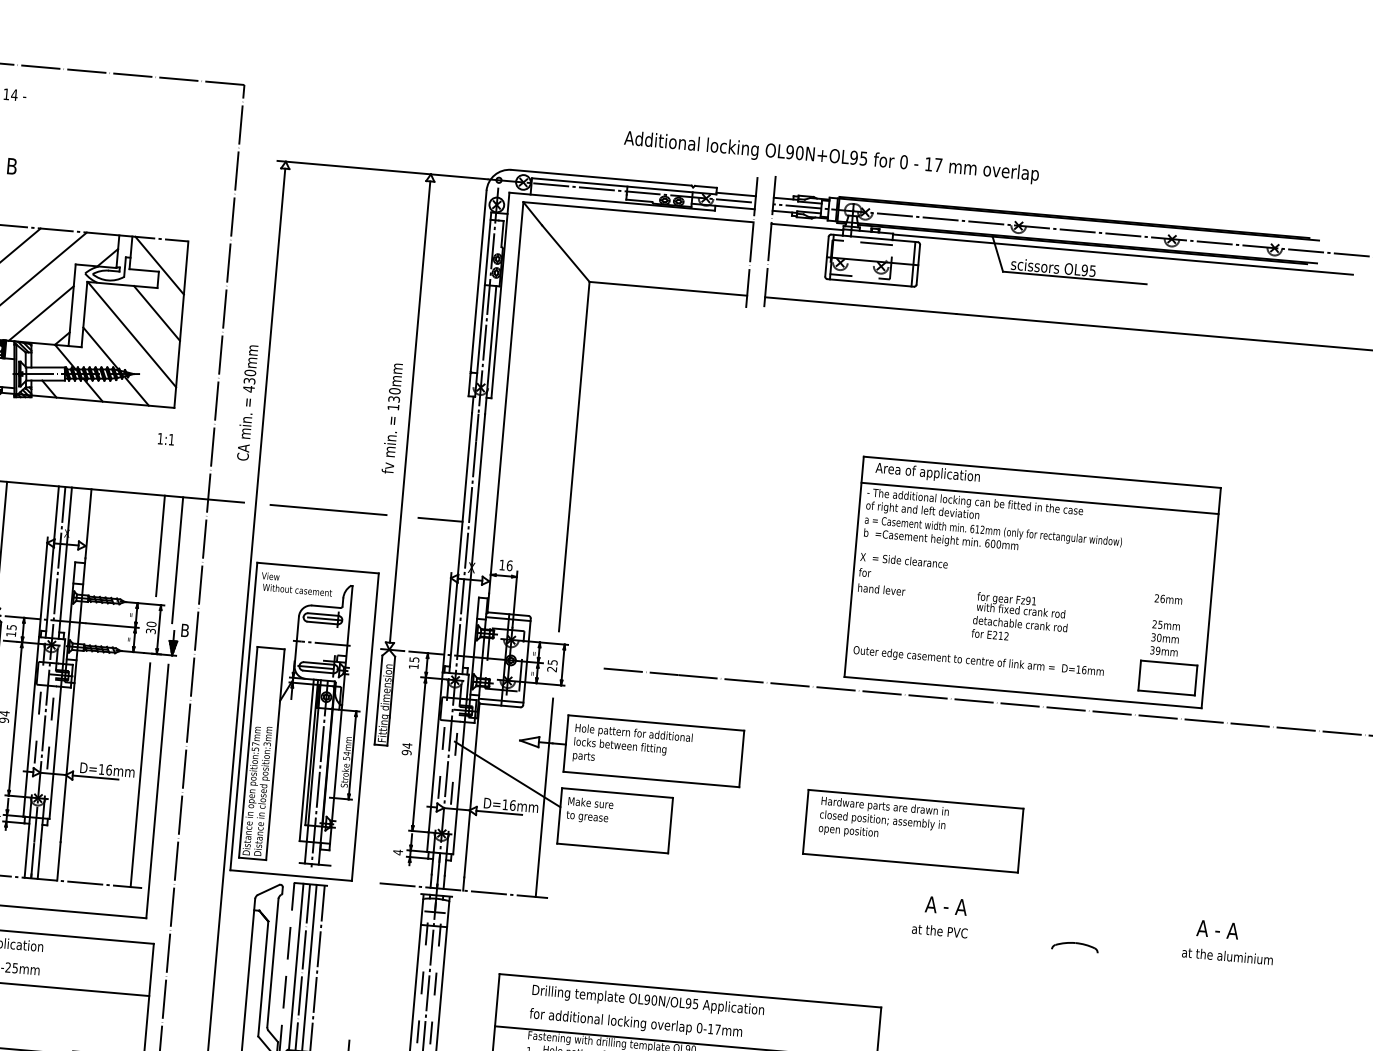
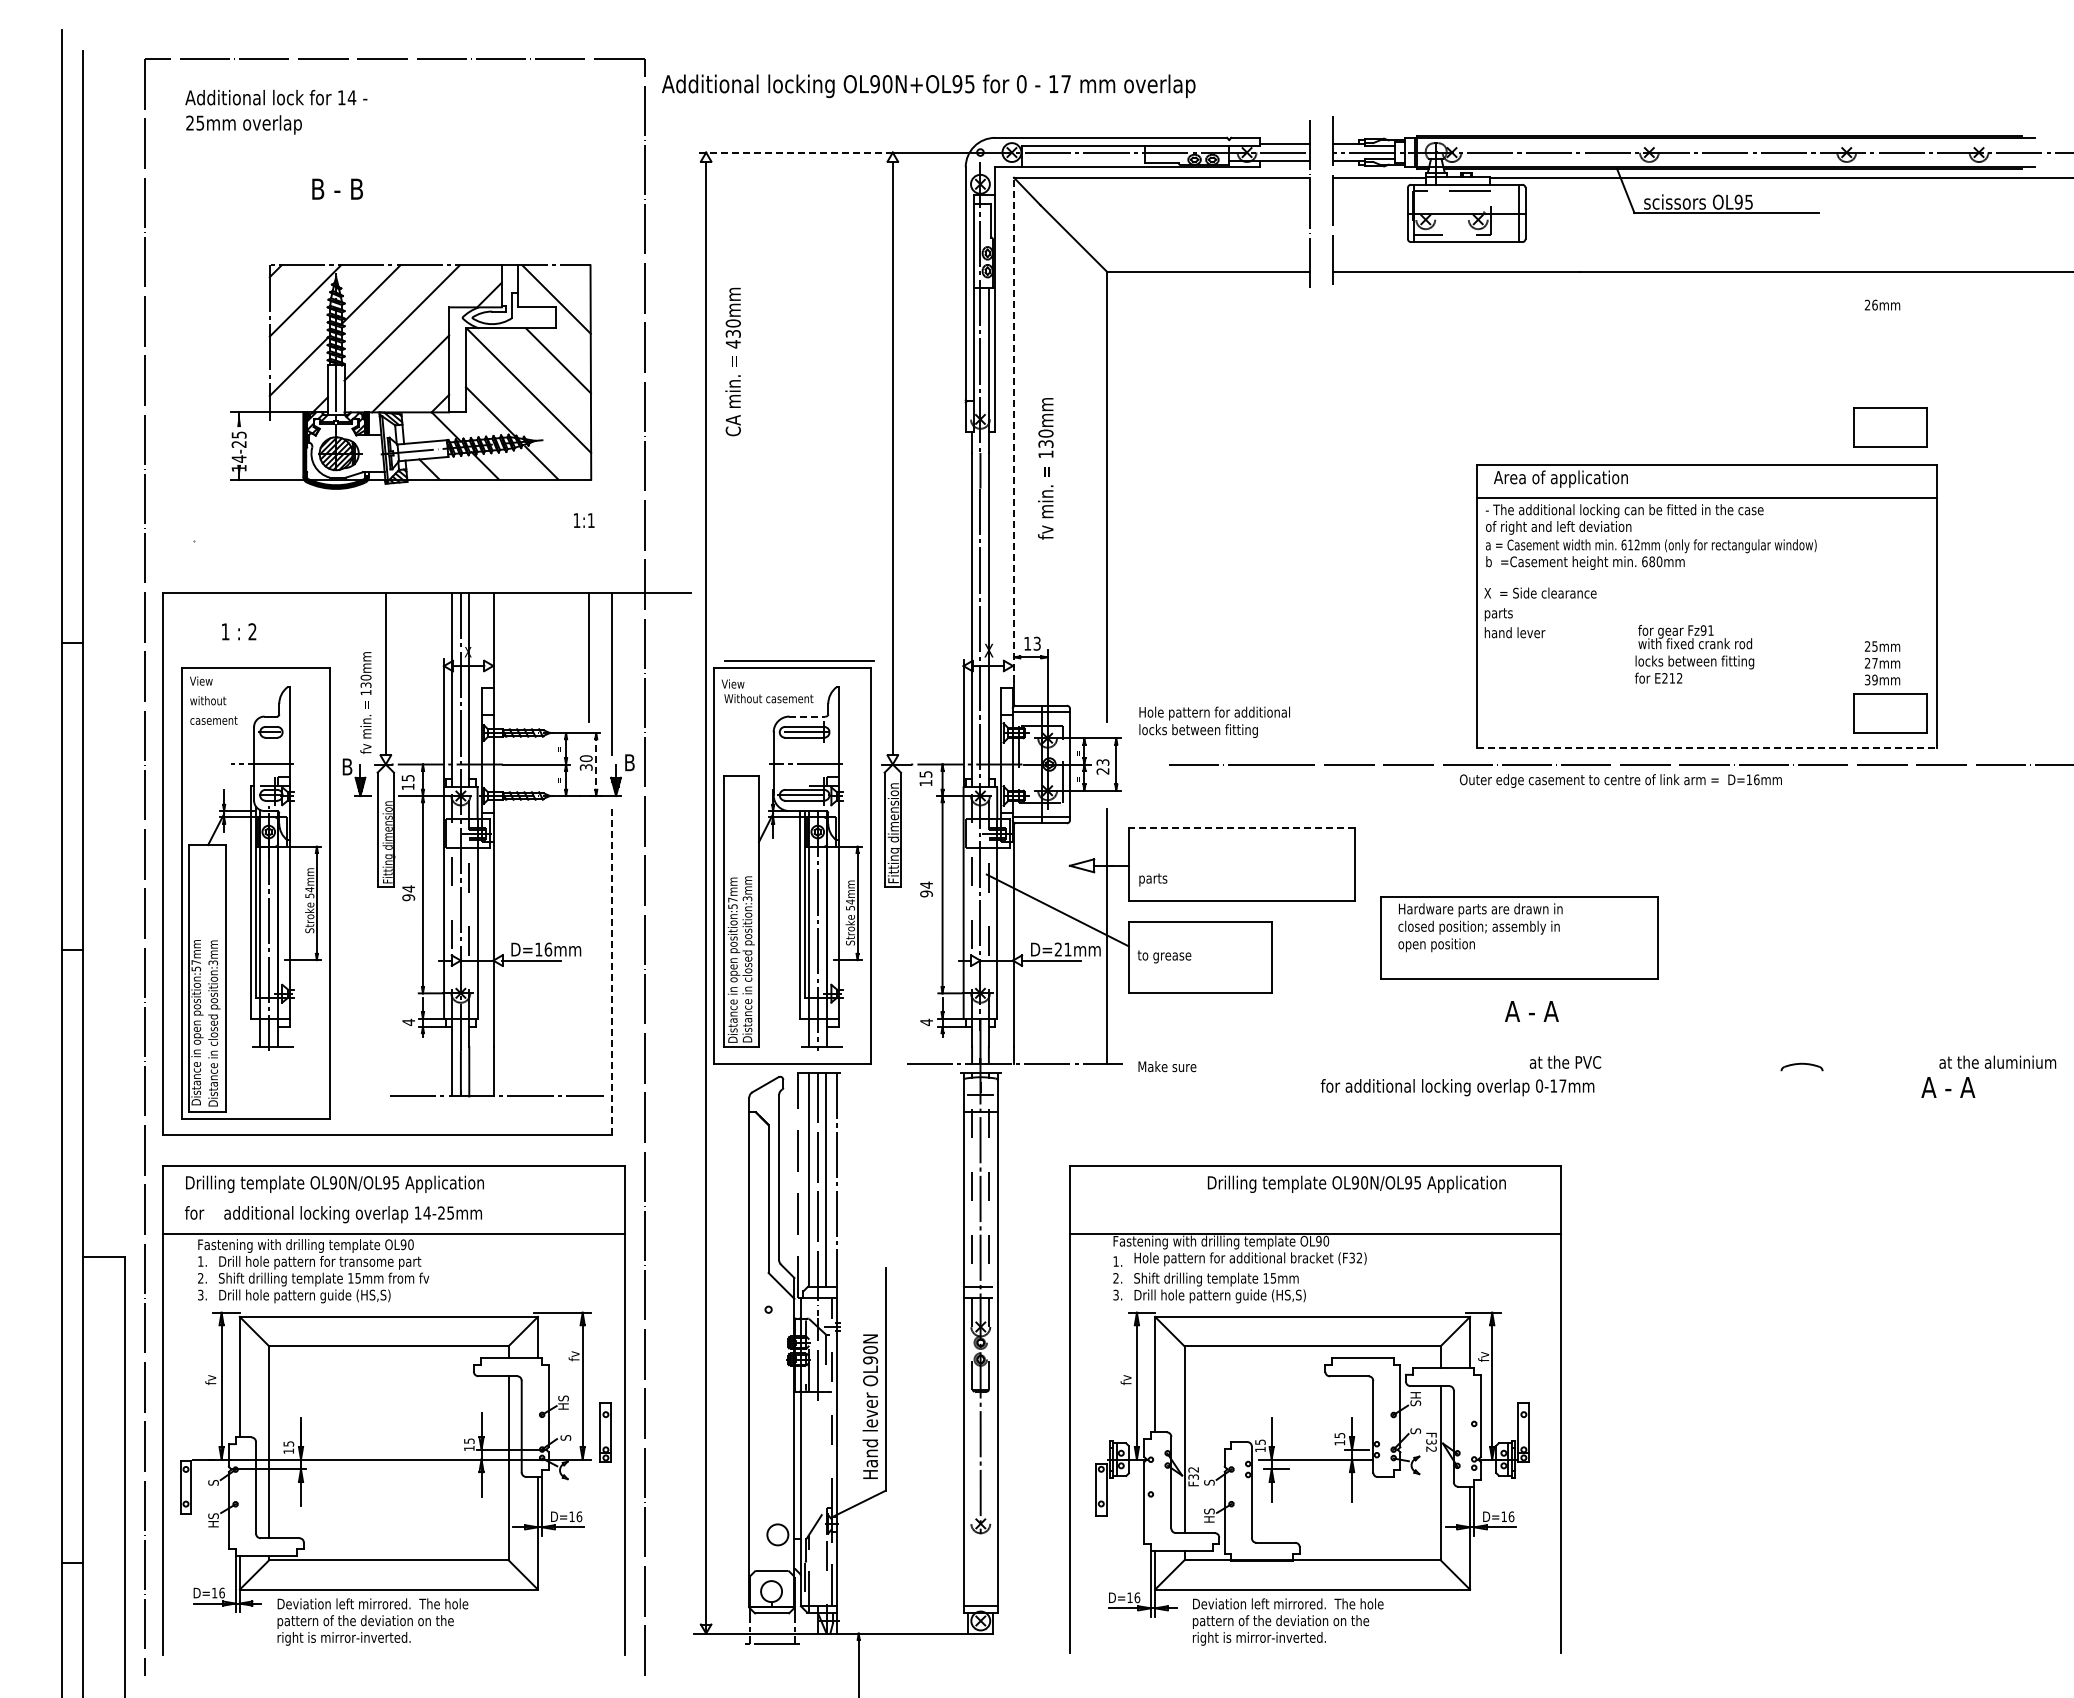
text: (831, 157) -> (928, 86), moved
line: (354, 167) -> (794, 152), solid -> dashed
line: (506, 397) -> (1014, 429), solid -> dashed
text: (247, 402) -> (732, 361), moved
text: (392, 418) -> (1045, 468), moved
part: (1187, 455) -> (1890, 427), added
line: (328, 509) -> (799, 660), moved
line: (440, 519) -> (943, 592), removed
text: (993, 543) -> (1652, 561), 600mm -> 680mm
text: (509, 565) -> (1036, 643), 16 -> 13
text: (870, 574) -> (1498, 614), for -> parts
text: (1168, 598) -> (1882, 304), moved
line: (326, 606) -> (807, 716), solid -> dashed
text: (1019, 625) -> (1695, 662), detachable crank rod -> locks between fitting
line: (159, 629) -> (596, 764), solid -> dashed
text: (1156, 637) -> (1871, 663), 30mm -> 27mm
text: (978, 661) -> (1620, 780), moved
text: (552, 662) -> (1102, 762), 25 -> 23
line: (1023, 692) -> (1707, 748), solid -> dashed
line: (655, 723) -> (1241, 828), solid -> dashed
text: (633, 740) -> (1214, 721), moved
line: (140, 775) -> (588, 952), removed
line: (157, 790) -> (612, 970), solid -> dashed
text: (590, 802) -> (1167, 1066), moved
text: (508, 805) -> (1062, 949), D=16mm -> D=21mm
part: (913, 831) -> (1519, 937), moved
text: (945, 905) -> (1531, 1011), moved
text: (1217, 929) -> (1948, 1087), moved
text: (939, 930) -> (1565, 1061), moved
part: (1074, 946) -> (1801, 1066), size x0.7
text: (648, 1000) -> (1356, 1183), moved
text: (635, 1023) -> (1457, 1087), moved

